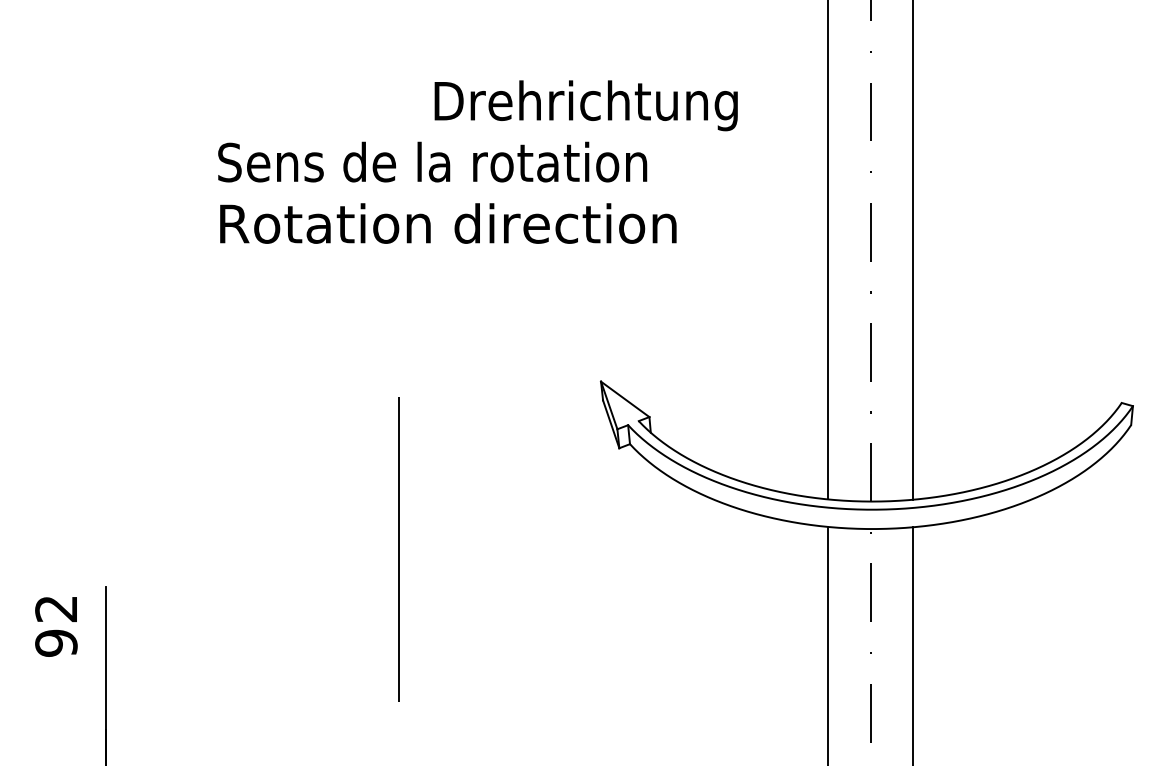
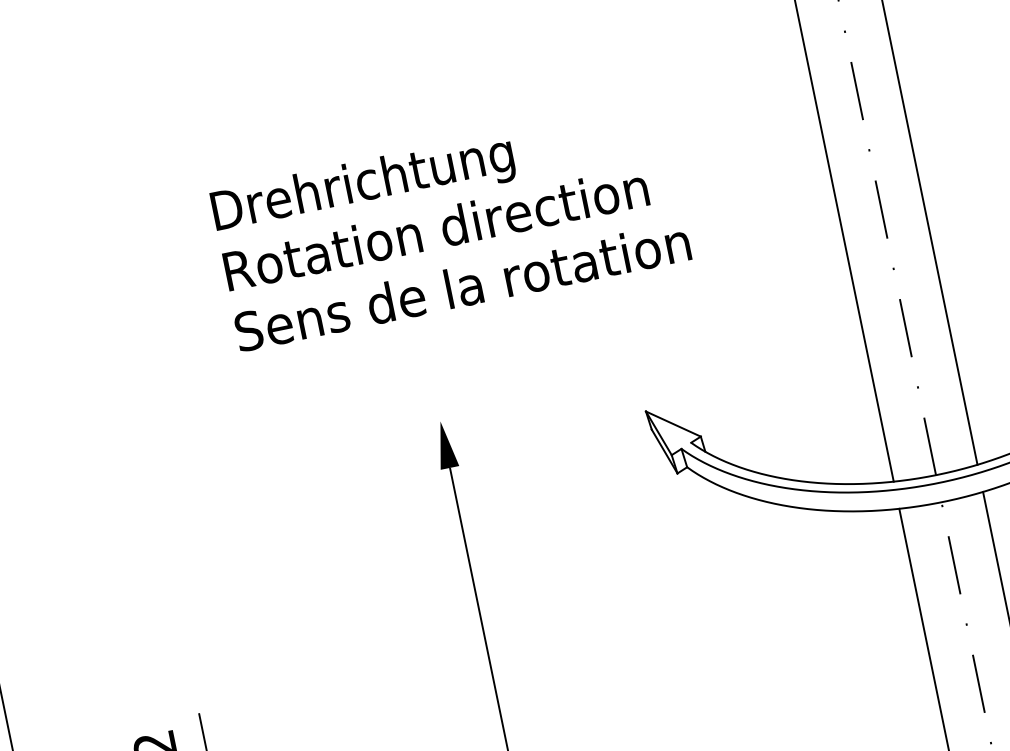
text: (585, 105) -> (362, 185), moved
text: (432, 161) -> (435, 228), Sens de la rotation -> Rotation direction
text: (447, 223) -> (462, 286), Rotation direction -> Sens de la rotation
fill: (398, 373) -> (444, 444), added

